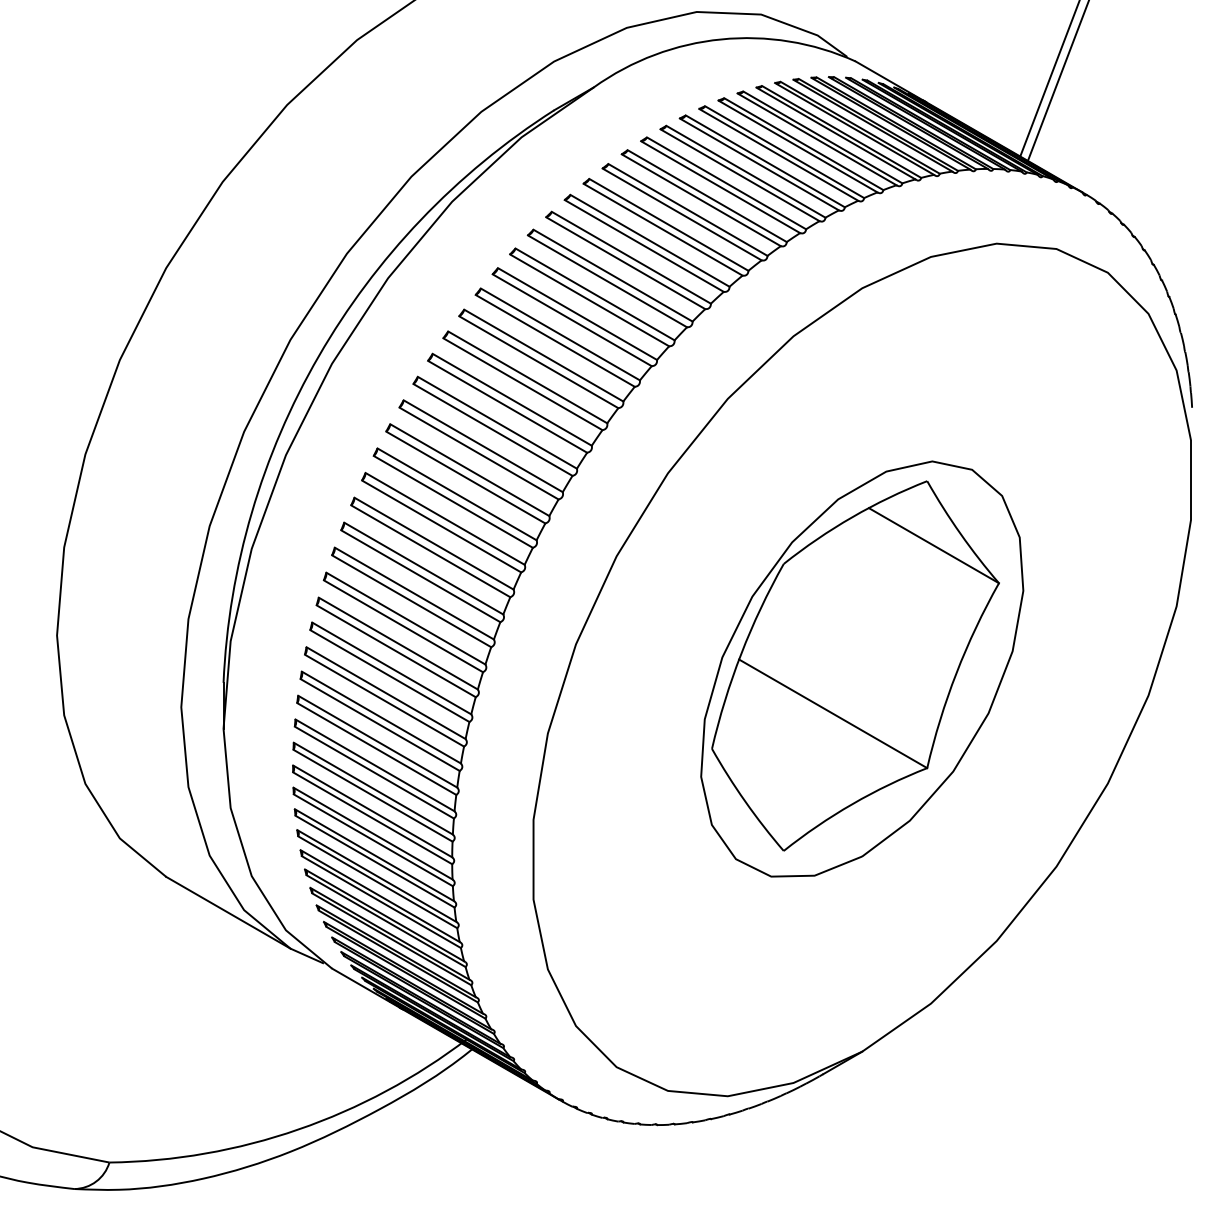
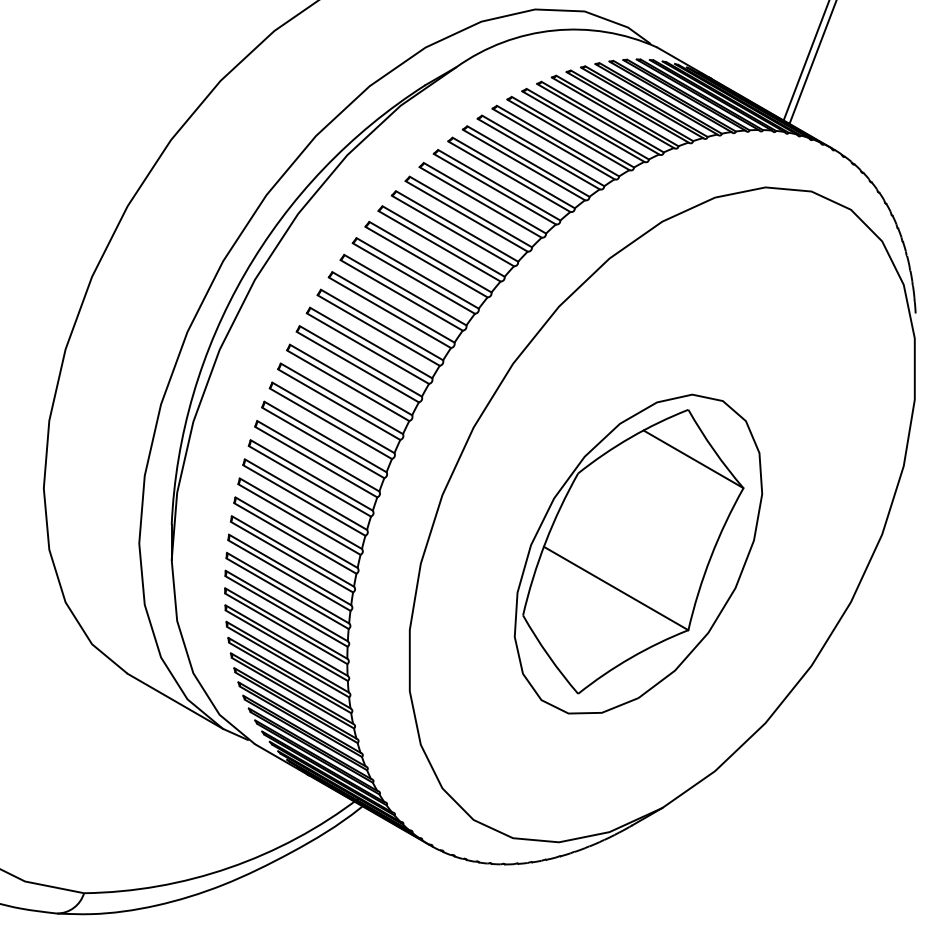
part: (862, 668) -> (638, 553), moved

